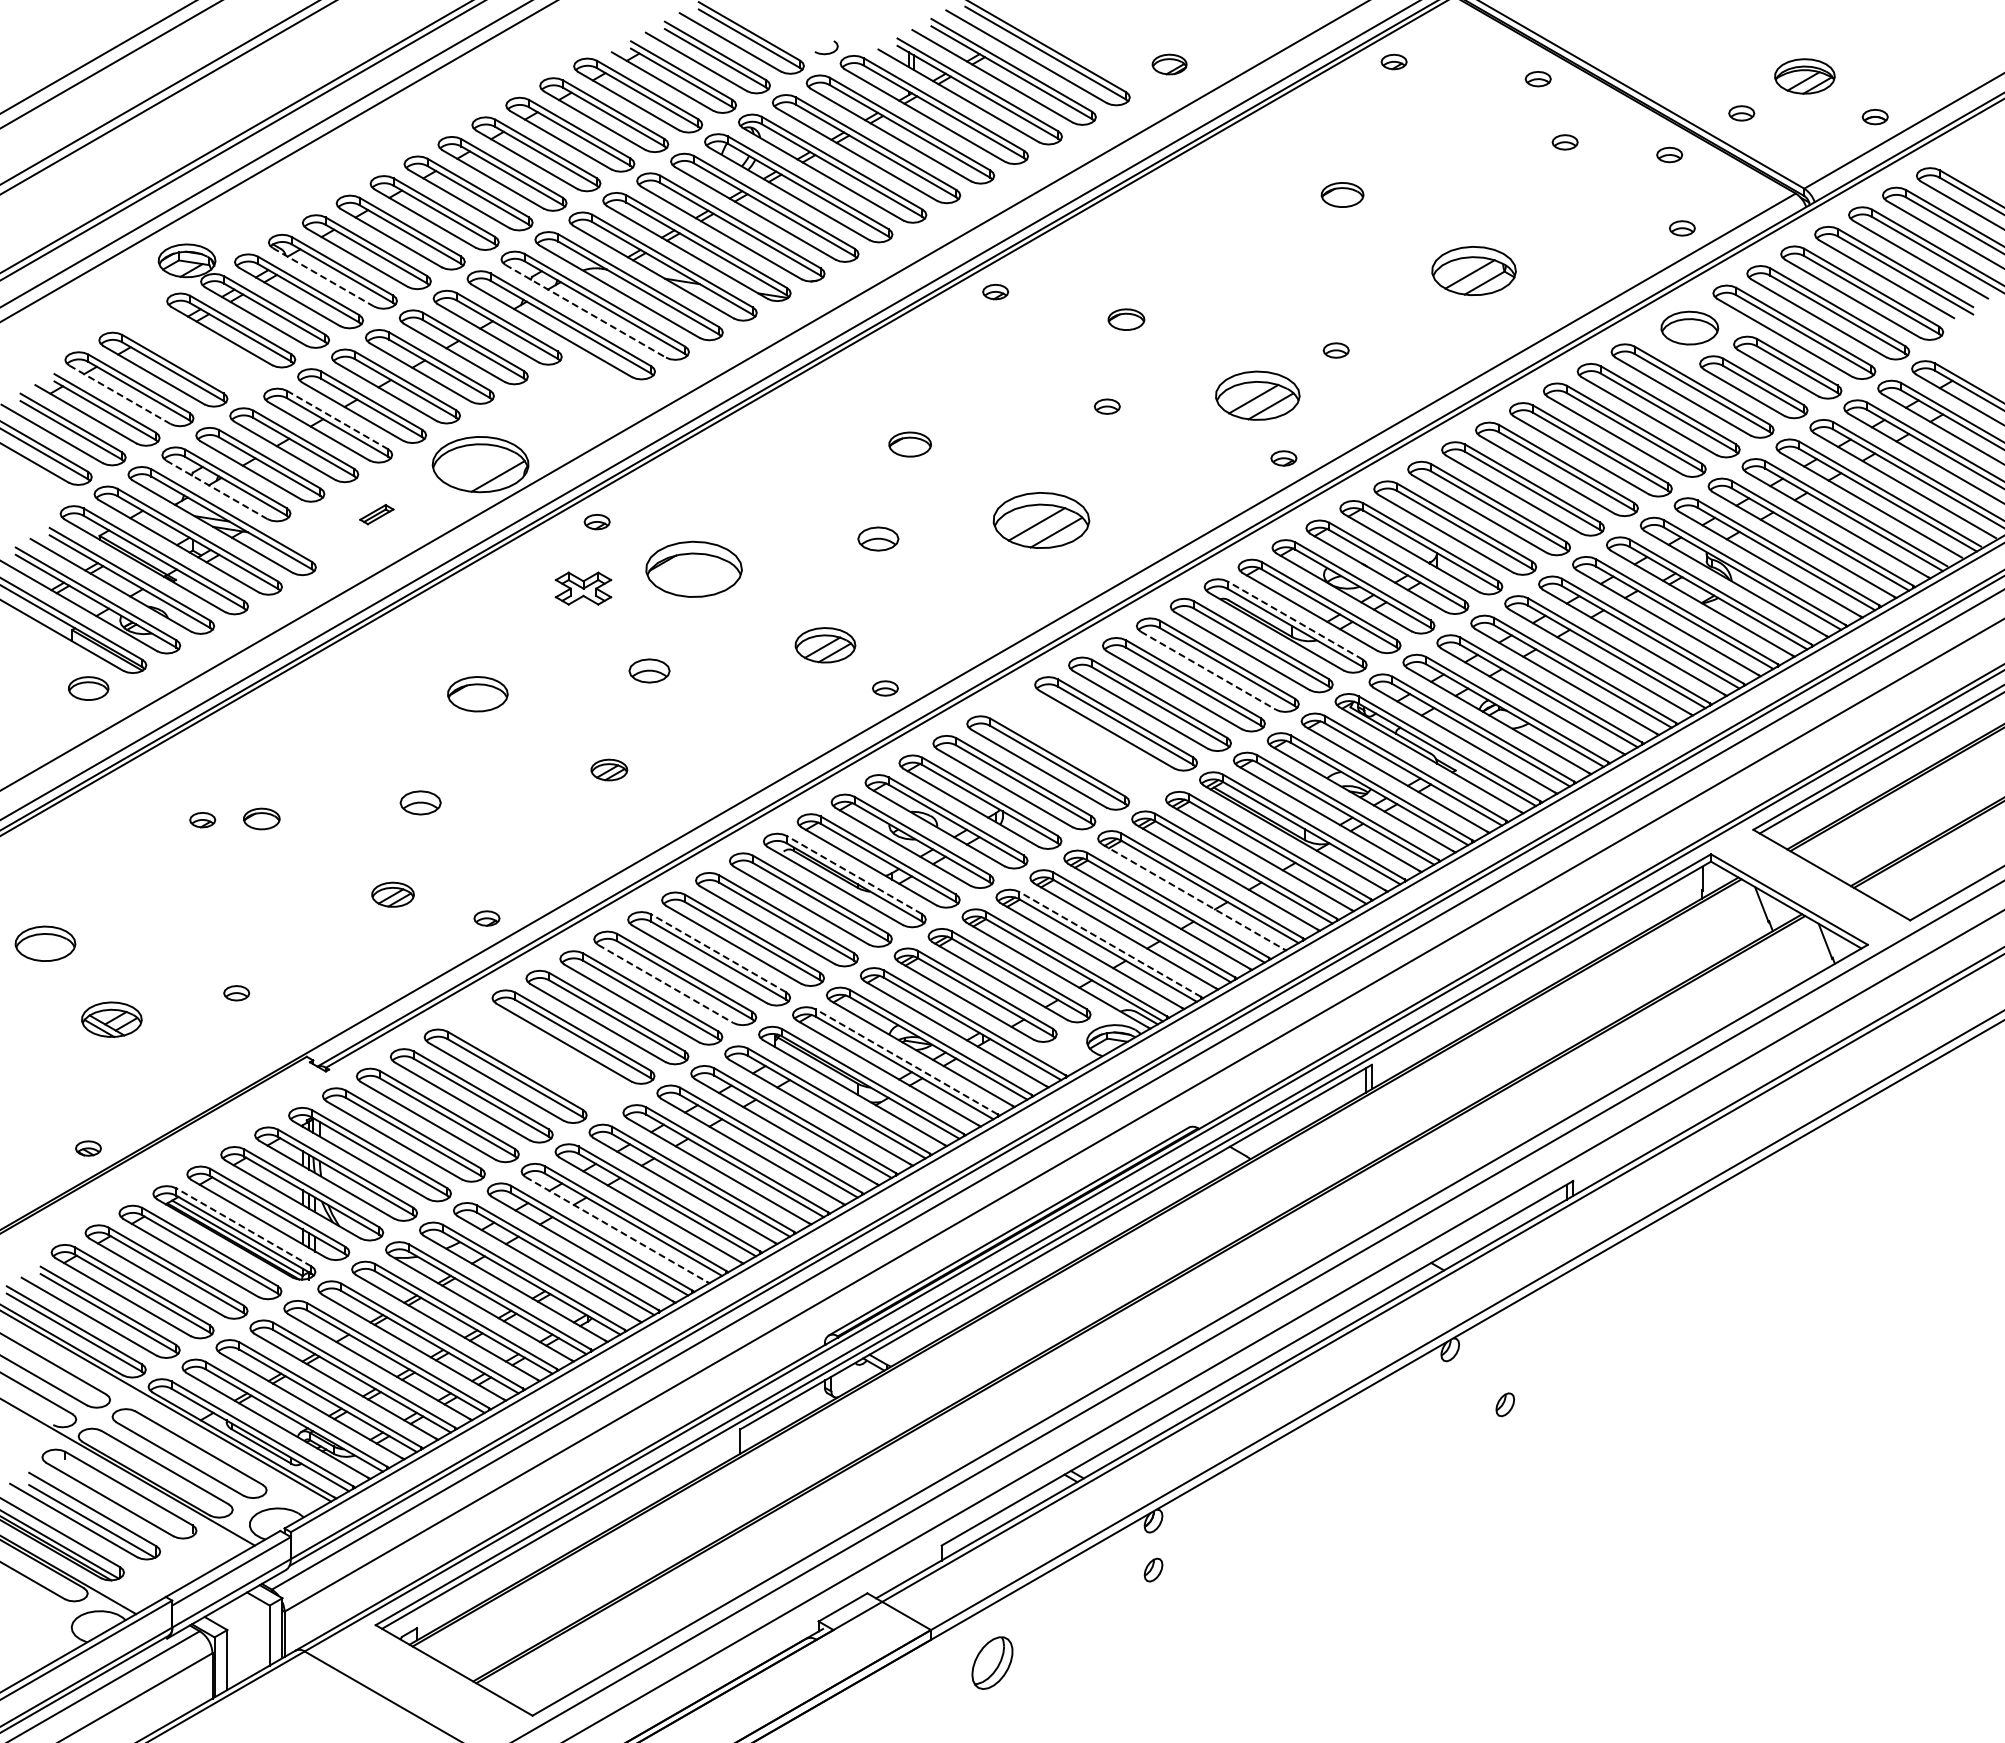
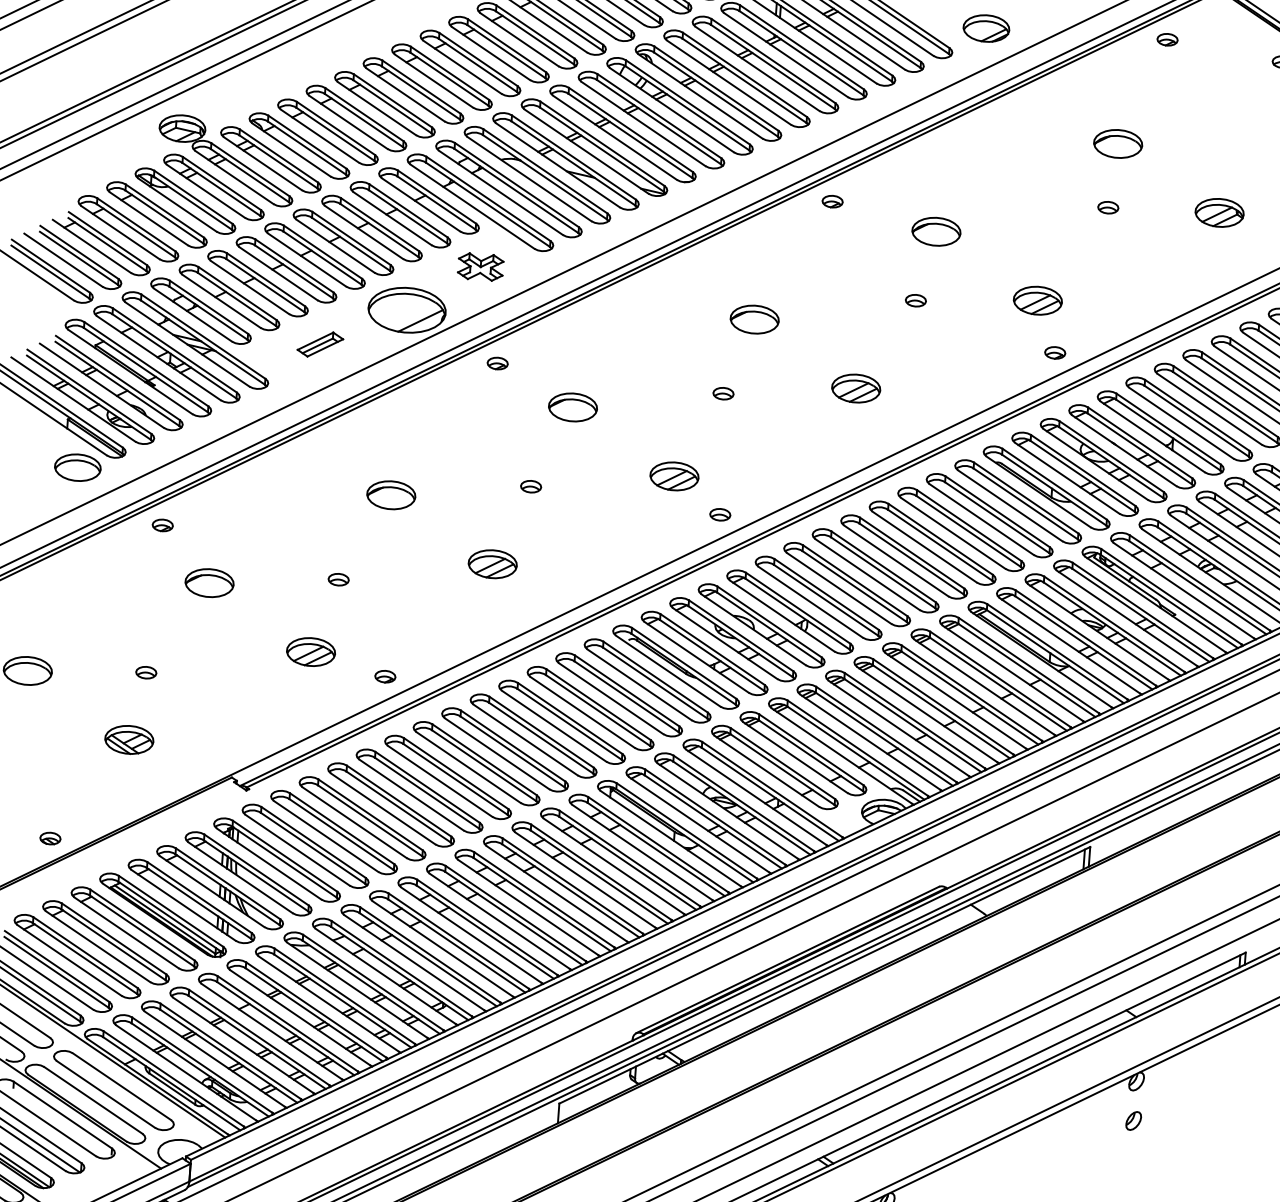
part: (1169, 64) -> (986, 28), size x1.67
part: (1342, 194) -> (1118, 143), size x1.43
part: (1473, 270) -> (1219, 212), size x0.71
line: (323, 277) -> (291, 150), dashed -> solid
line: (585, 311) -> (500, 193), dashed -> solid
part: (1126, 319) -> (936, 231), size x1.67
part: (197, 349) -> (185, 200), added
part: (1335, 350) -> (1107, 207), moved
line: (120, 395) -> (120, 233), dashed -> solid
part: (1257, 395) -> (1037, 300), size x0.71
line: (337, 419) -> (294, 265), dashed -> solid
part: (909, 444) -> (754, 319), size x1.43
line: (217, 490) -> (193, 315), dashed -> solid
part: (376, 514) -> (320, 344), size x1.67
part: (1041, 520) -> (856, 388), size x0.62
part: (878, 538) -> (723, 393), size x0.62
part: (693, 569) -> (572, 407), size x0.62
part: (583, 588) -> (480, 266), moved
line: (1294, 620) -> (1054, 484), dashed -> solid
part: (649, 670) -> (531, 486), size x0.62
line: (1208, 670) -> (981, 519), dashed -> solid
part: (88, 688) -> (77, 467), size x1.43
part: (1082, 743) -> (875, 570), added
part: (609, 769) -> (493, 563), size x1.67
part: (420, 803) -> (338, 580), size x0.62
part: (261, 818) -> (209, 582), size x1.67
part: (202, 820) -> (162, 525), moved
line: (853, 874) -> (683, 662), dashed -> solid
part: (392, 894) -> (310, 651), size x1.43
line: (1192, 896) -> (955, 700), dashed -> solid
line: (1110, 944) -> (886, 734), dashed -> solid
line: (718, 953) -> (569, 718), dashed -> solid
line: (666, 984) -> (526, 740), dashed -> solid
part: (236, 993) -> (146, 672), moved
part: (111, 1019) -> (129, 739), moved
part: (539, 1056) -> (419, 791), added
line: (906, 1061) -> (715, 816), dashed -> solid
line: (243, 1227) -> (170, 911), dashed -> solid
line: (616, 1229) -> (471, 935), dashed -> solid
part: (1505, 1404) -> (1133, 1120), moved

